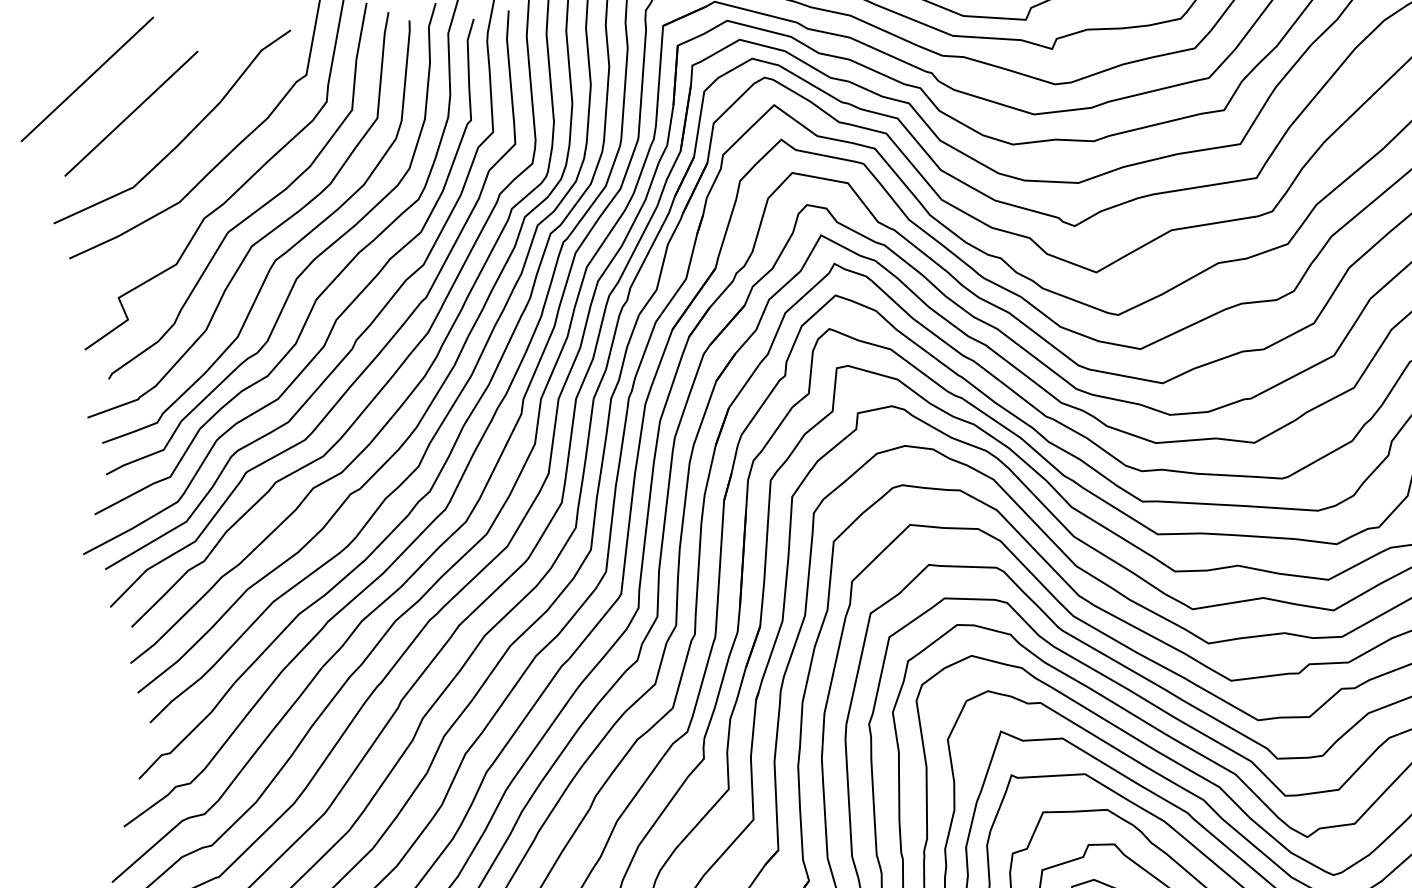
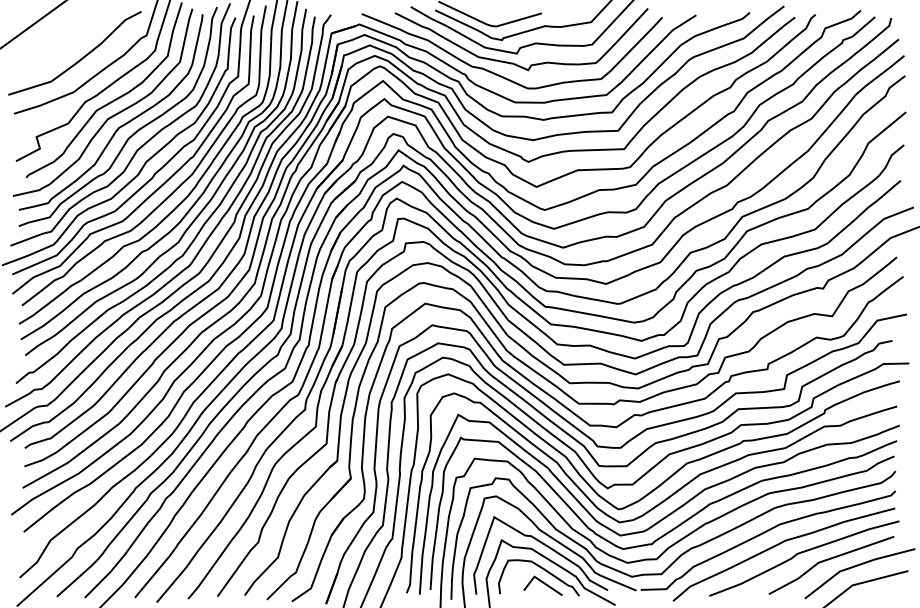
line: (130, 112) -> (54, 43), removed

